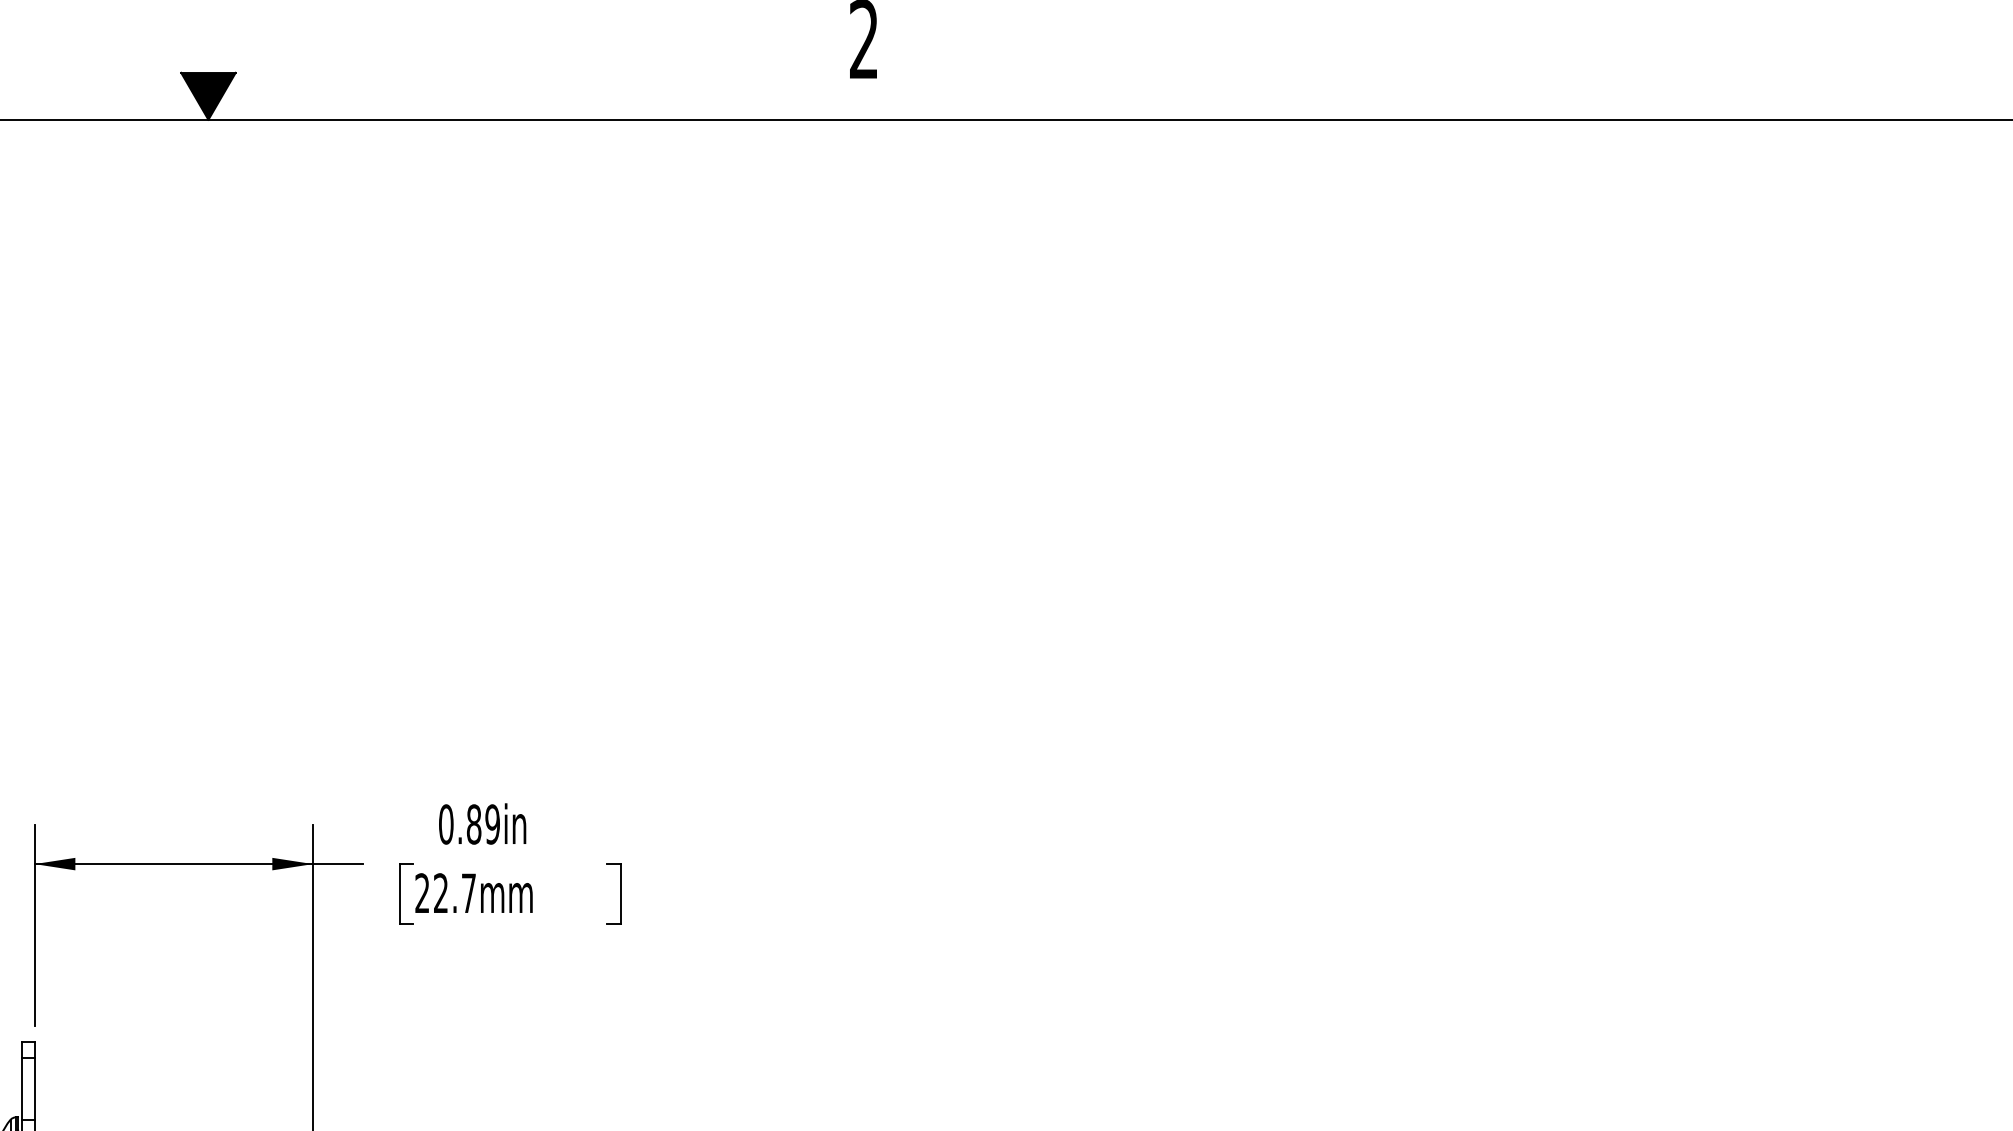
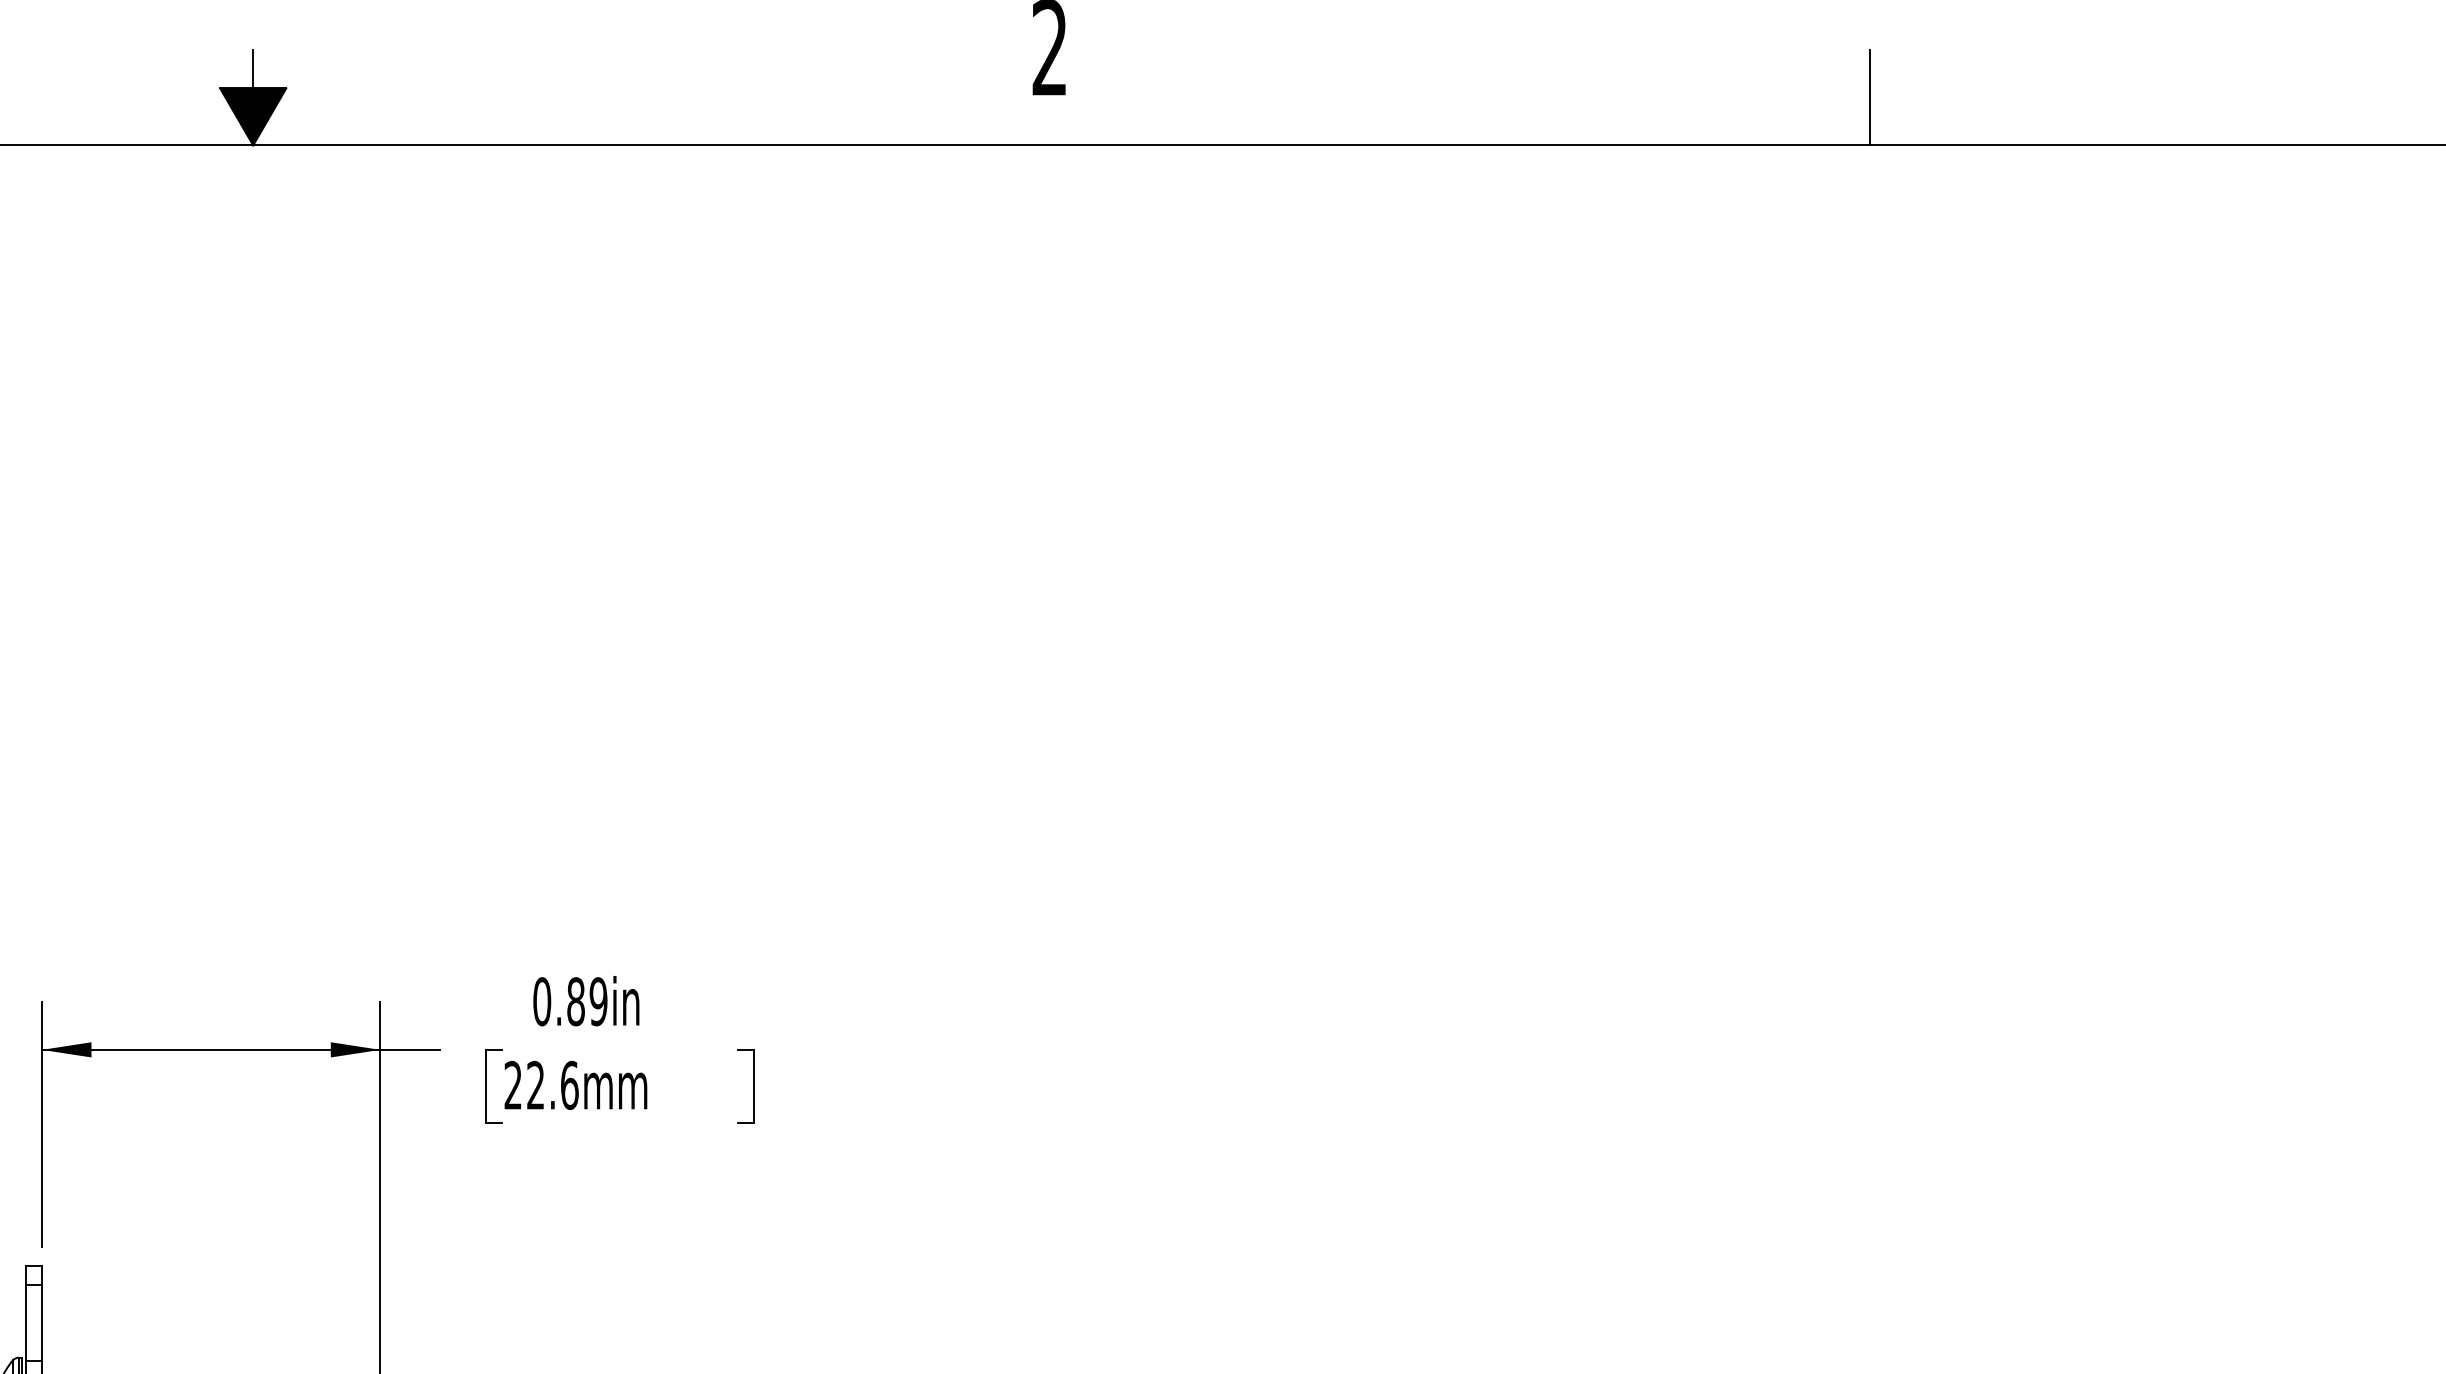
line: (208, 56) -> (253, 68), added
line: (1539, 80) -> (1870, 97), added
text: (468, 893) -> (569, 1085), 22.7mm -> 22.6mm

